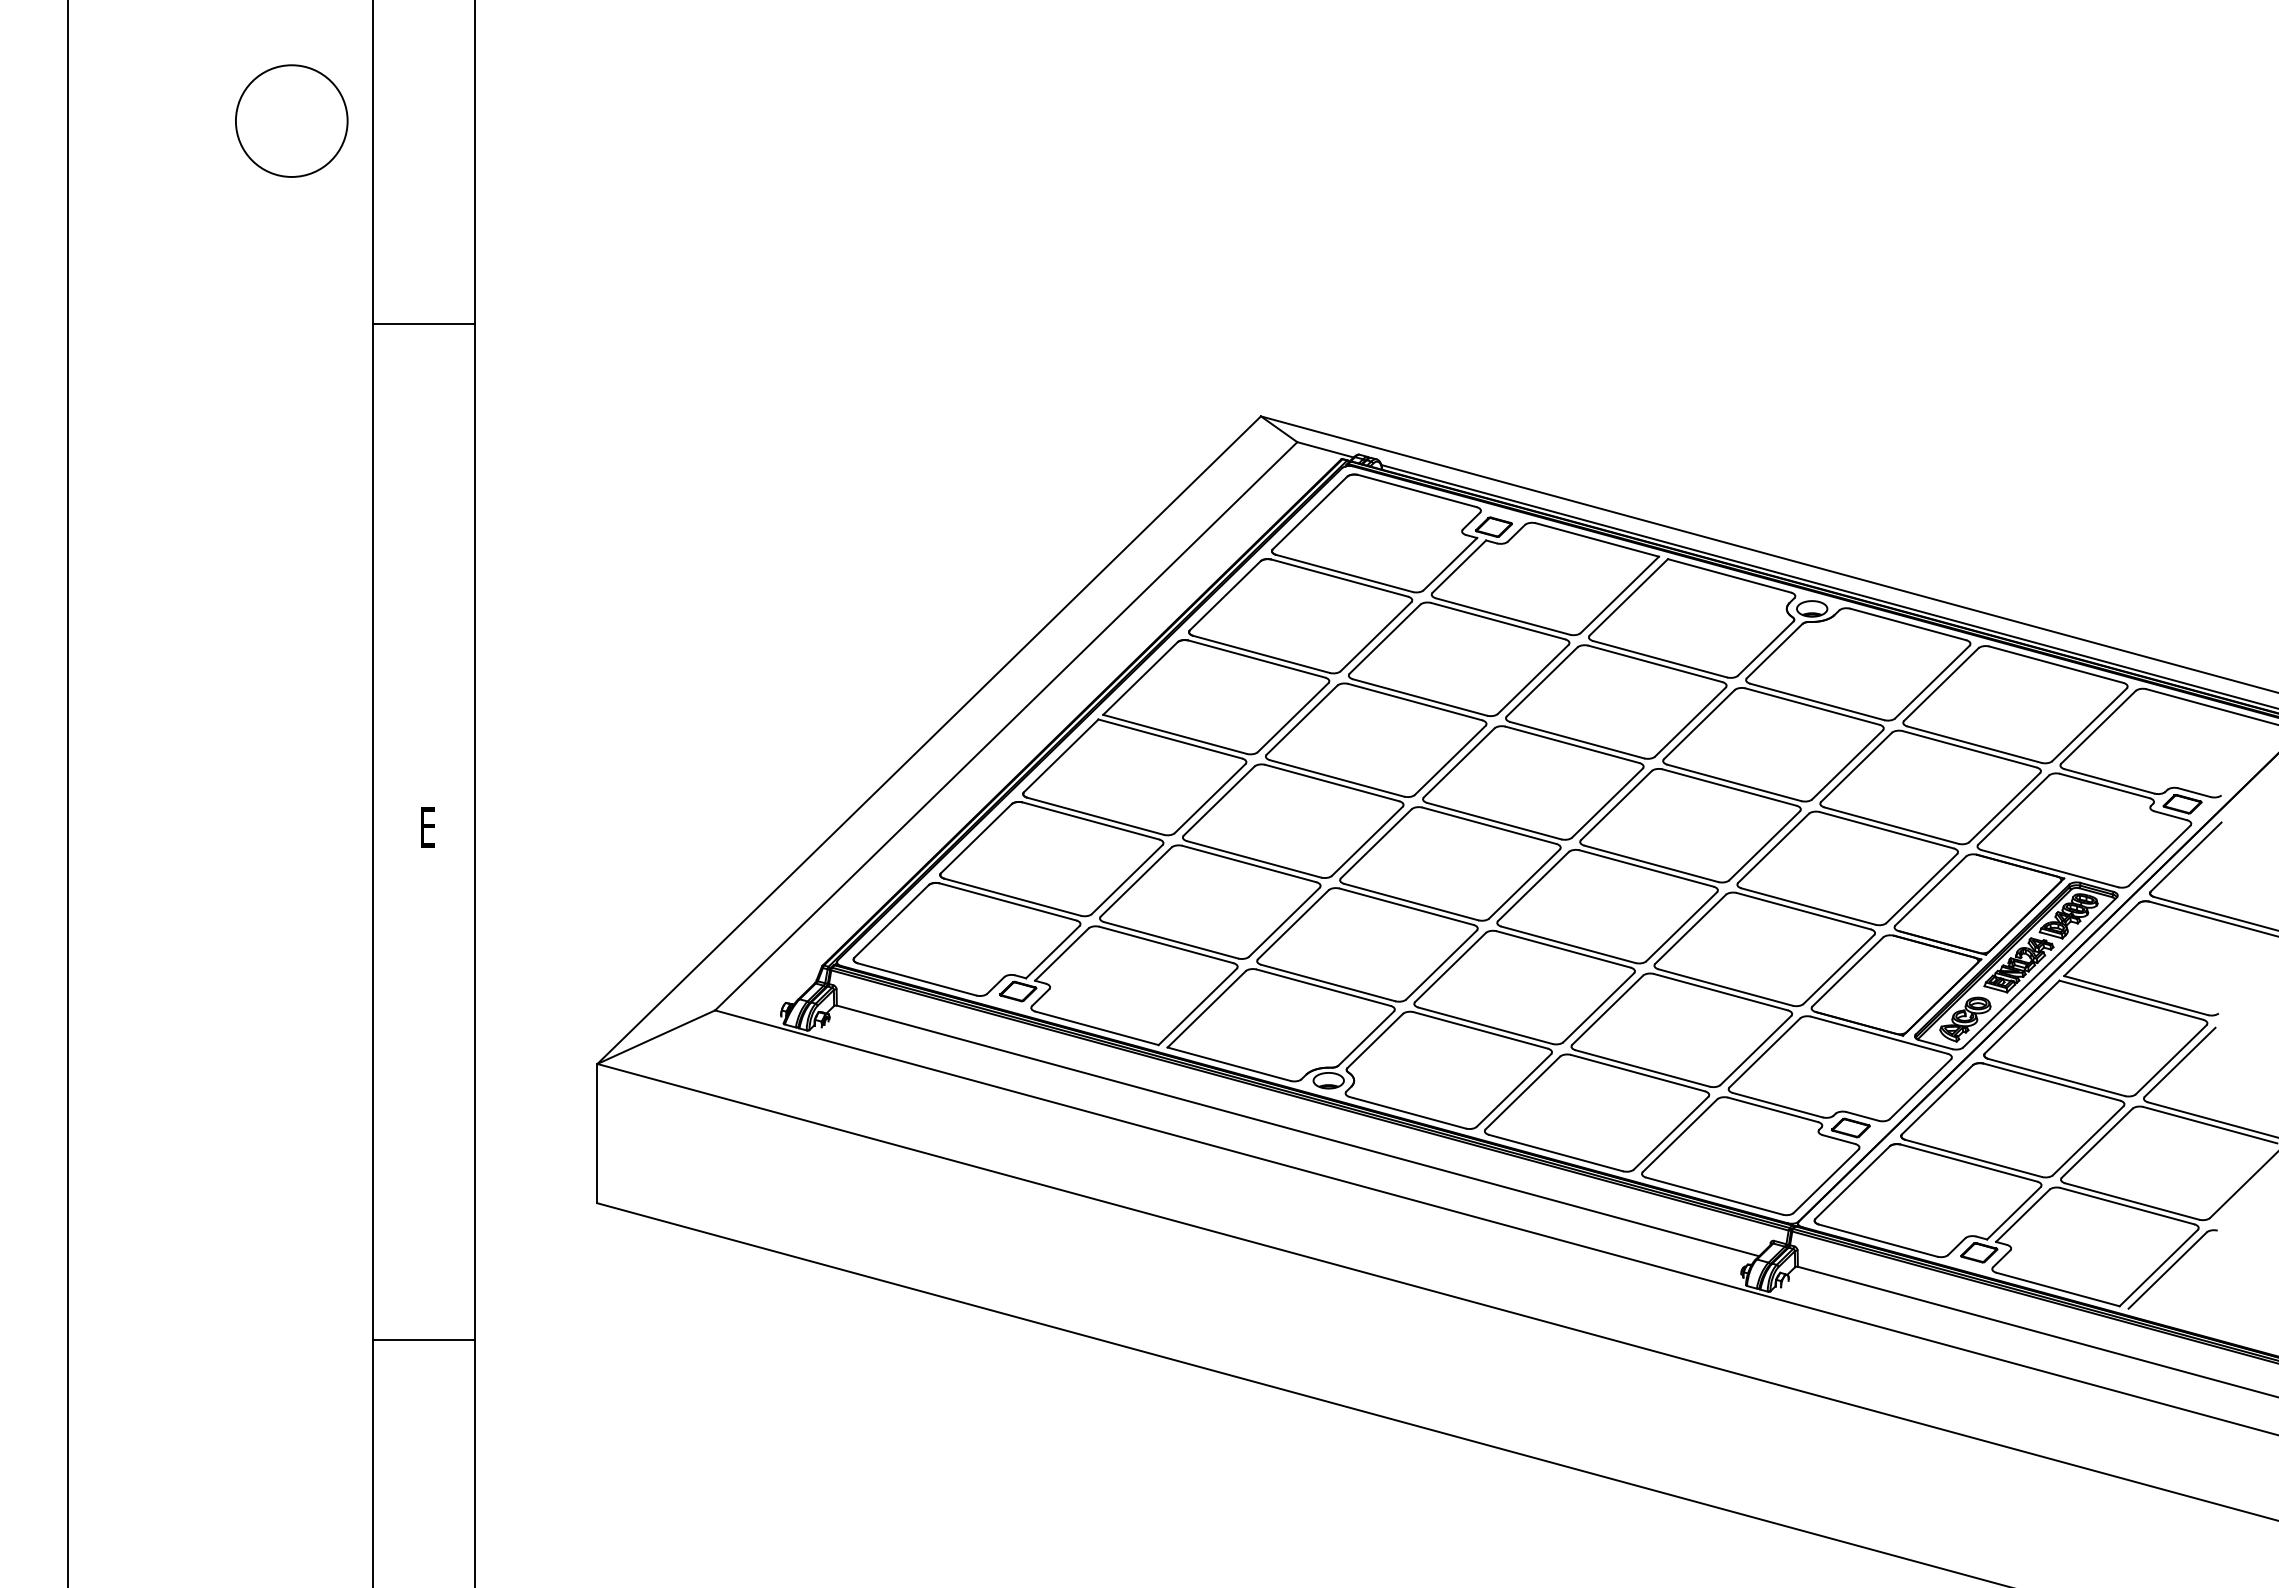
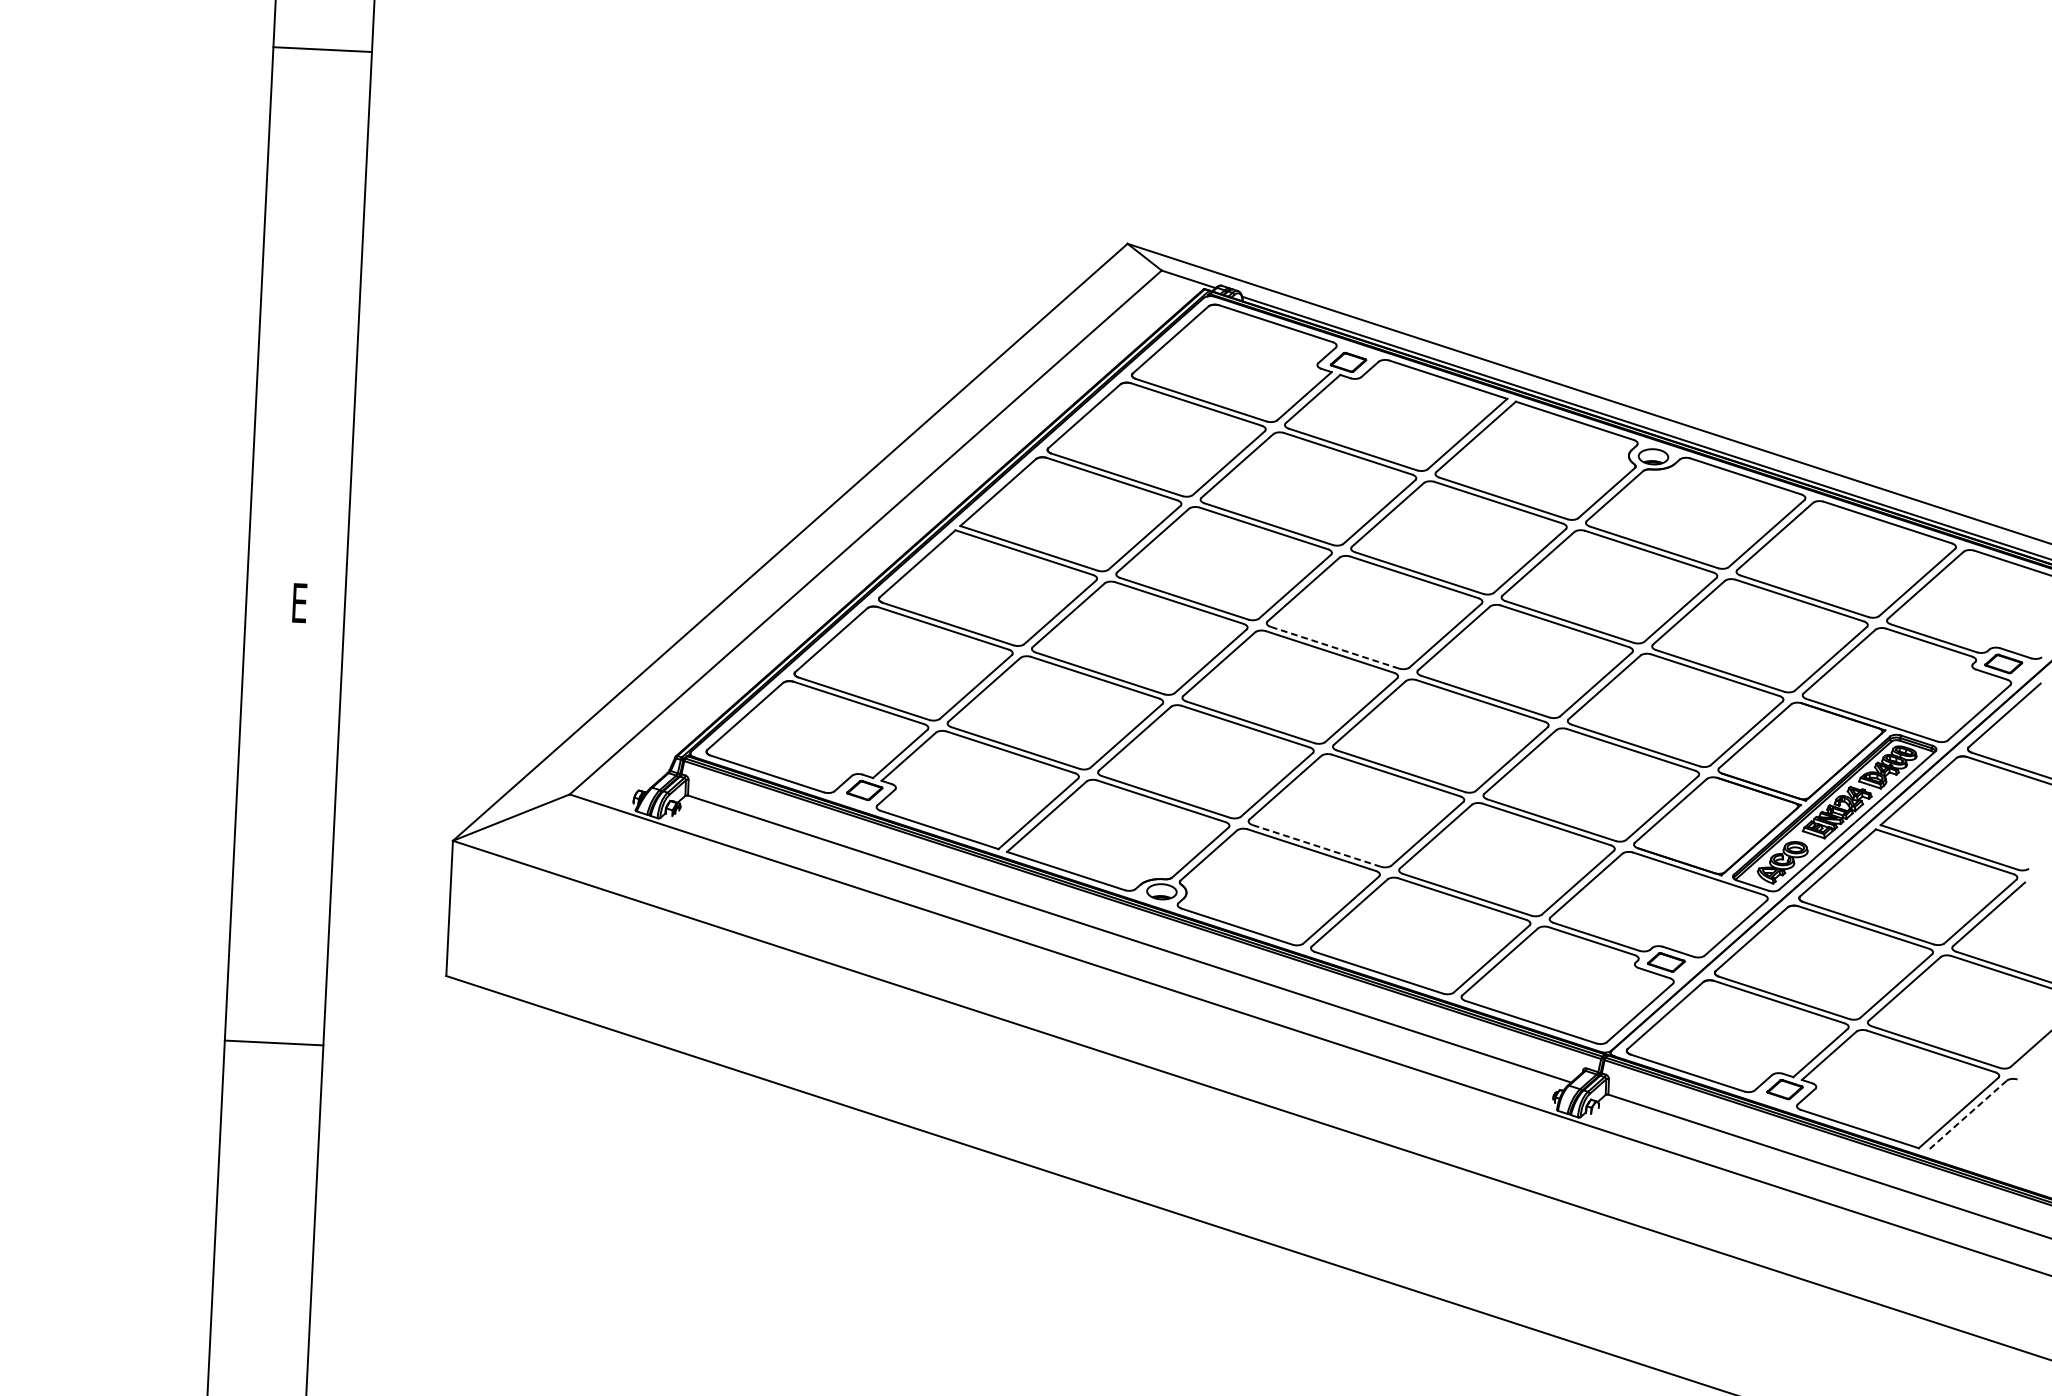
line: (423, 324) -> (322, 49), moved
line: (1494, 821) -> (1335, 648), solid -> dashed
line: (1486, 1025) -> (1317, 845), solid -> dashed
line: (2167, 1270) -> (1966, 1115), solid -> dashed
line: (423, 1339) -> (273, 1042), moved

